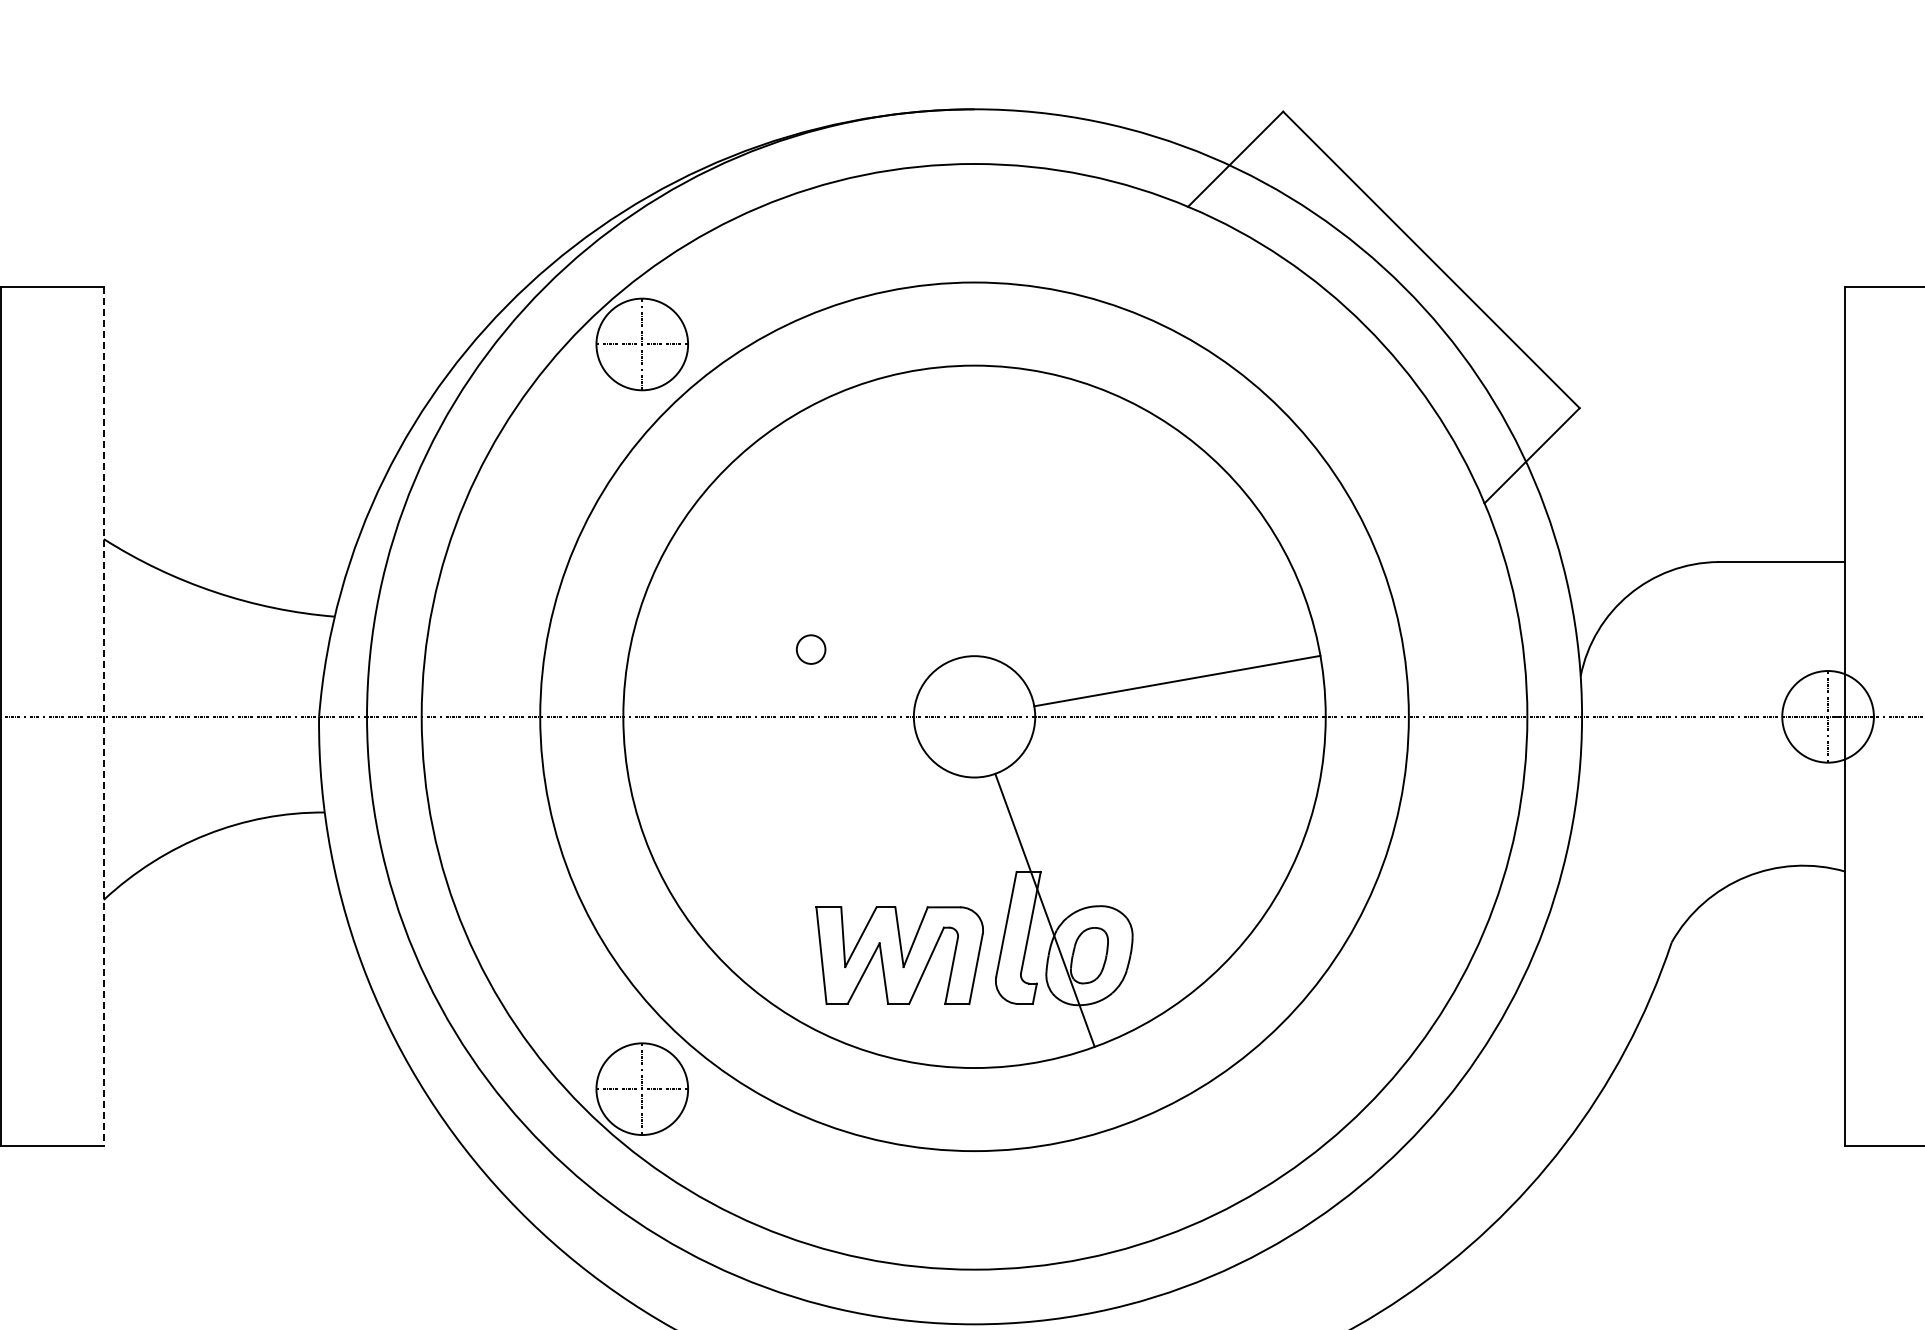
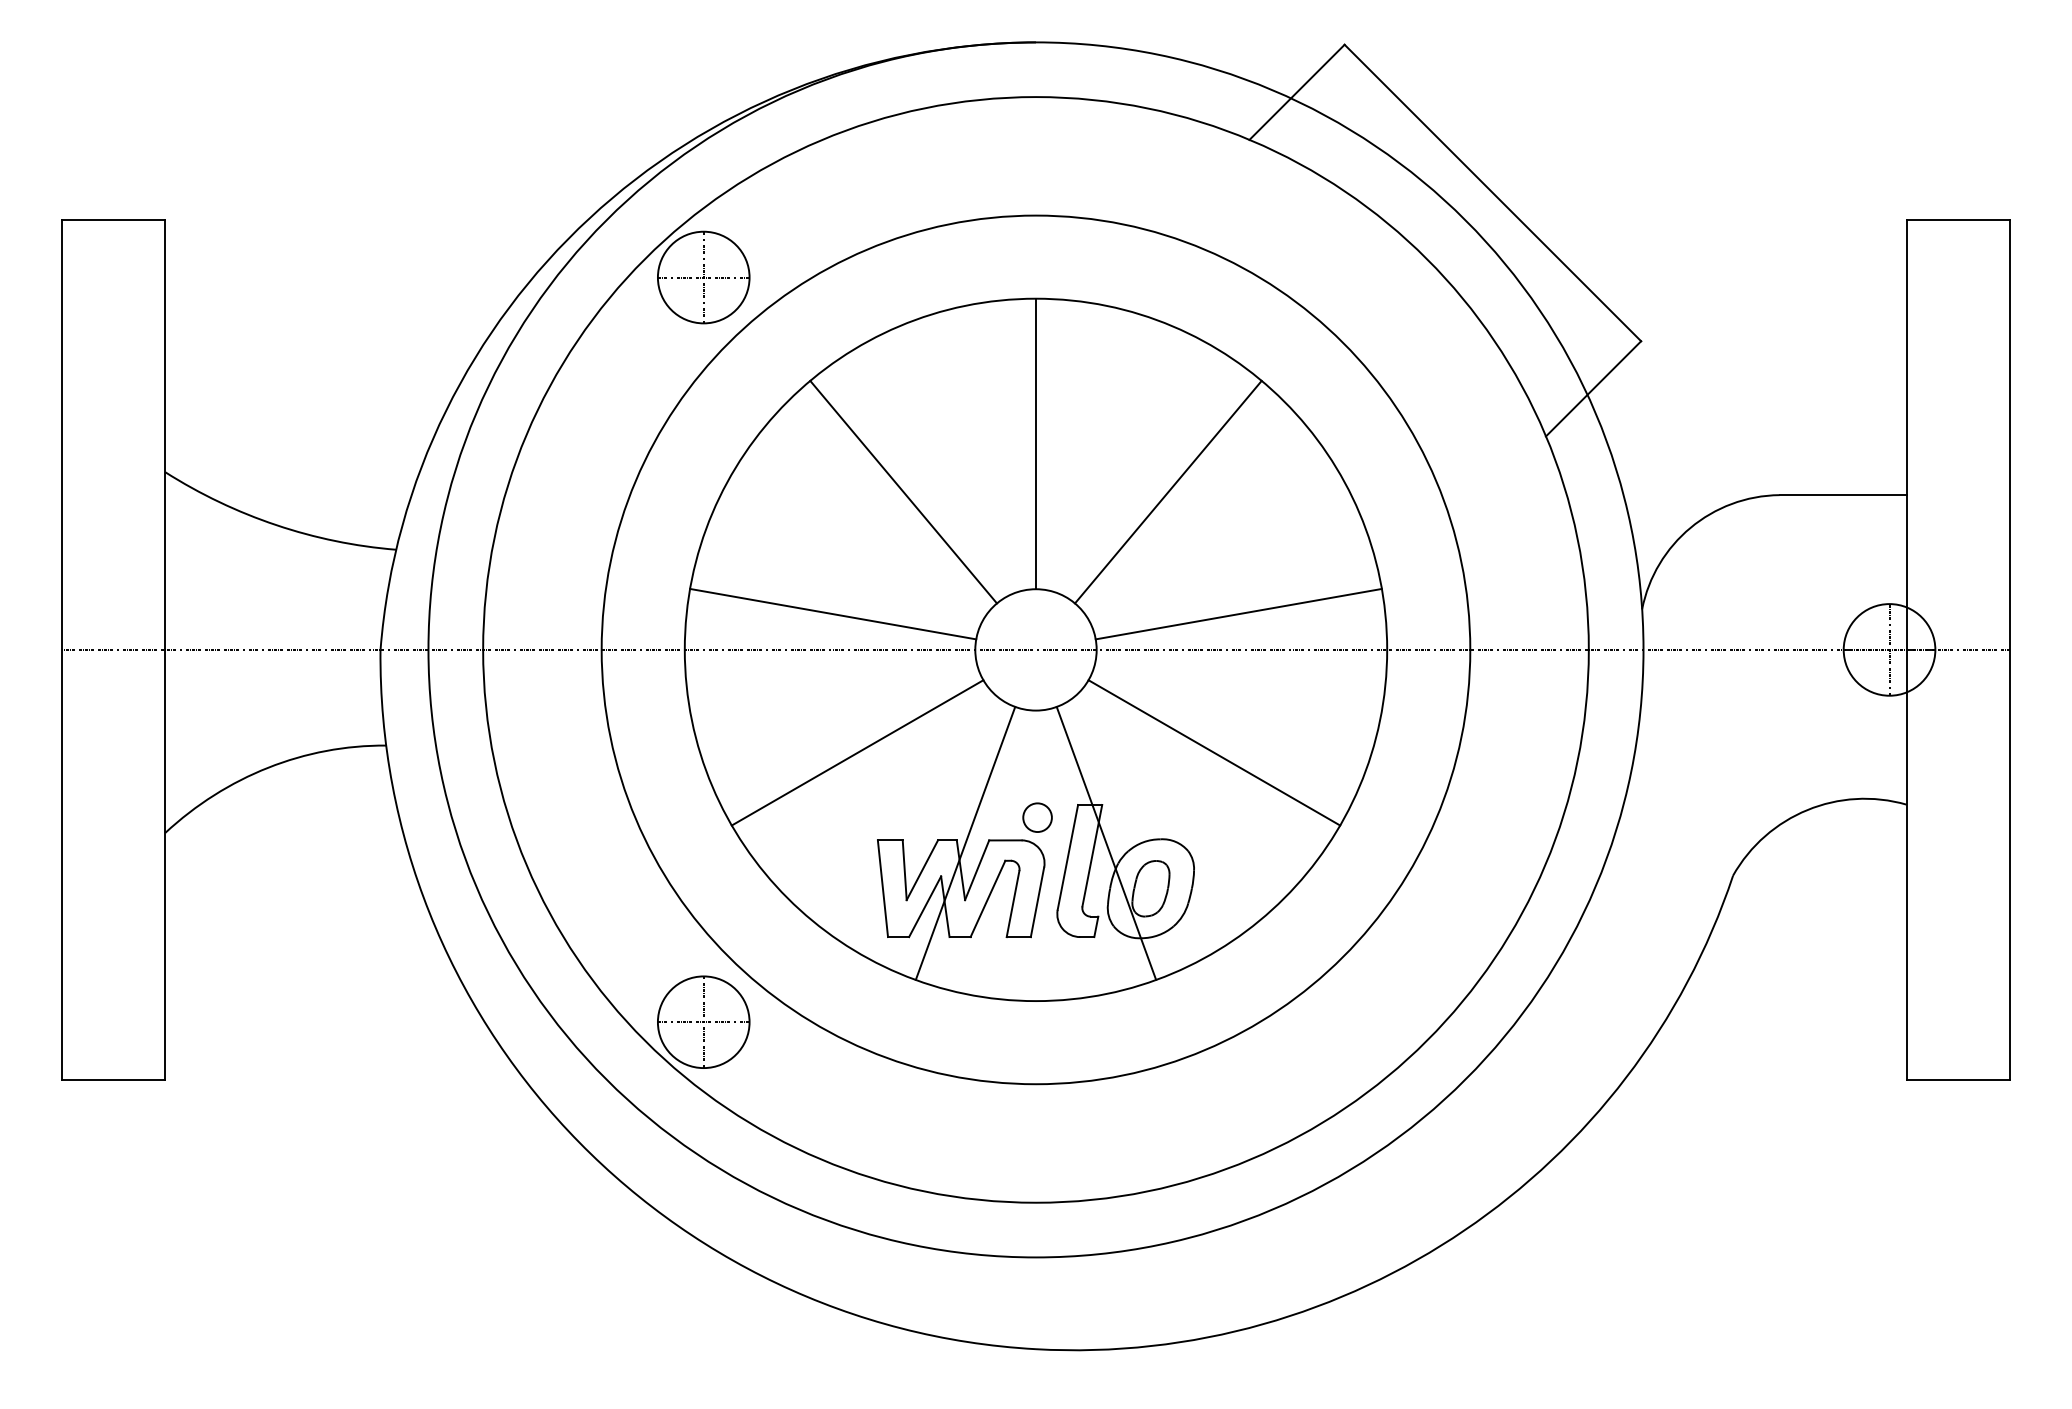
line: (975, 510) -> (1036, 443), added
line: (842, 558) -> (903, 491), added
line: (1107, 558) -> (1168, 491), added
circle: (811, 649) -> (1037, 817), moved
line: (772, 680) -> (833, 613), added
line: (104, 716) -> (165, 649), dashed -> solid
line: (796, 819) -> (857, 752), added
line: (1153, 819) -> (1214, 752), added
line: (904, 909) -> (965, 842), added

